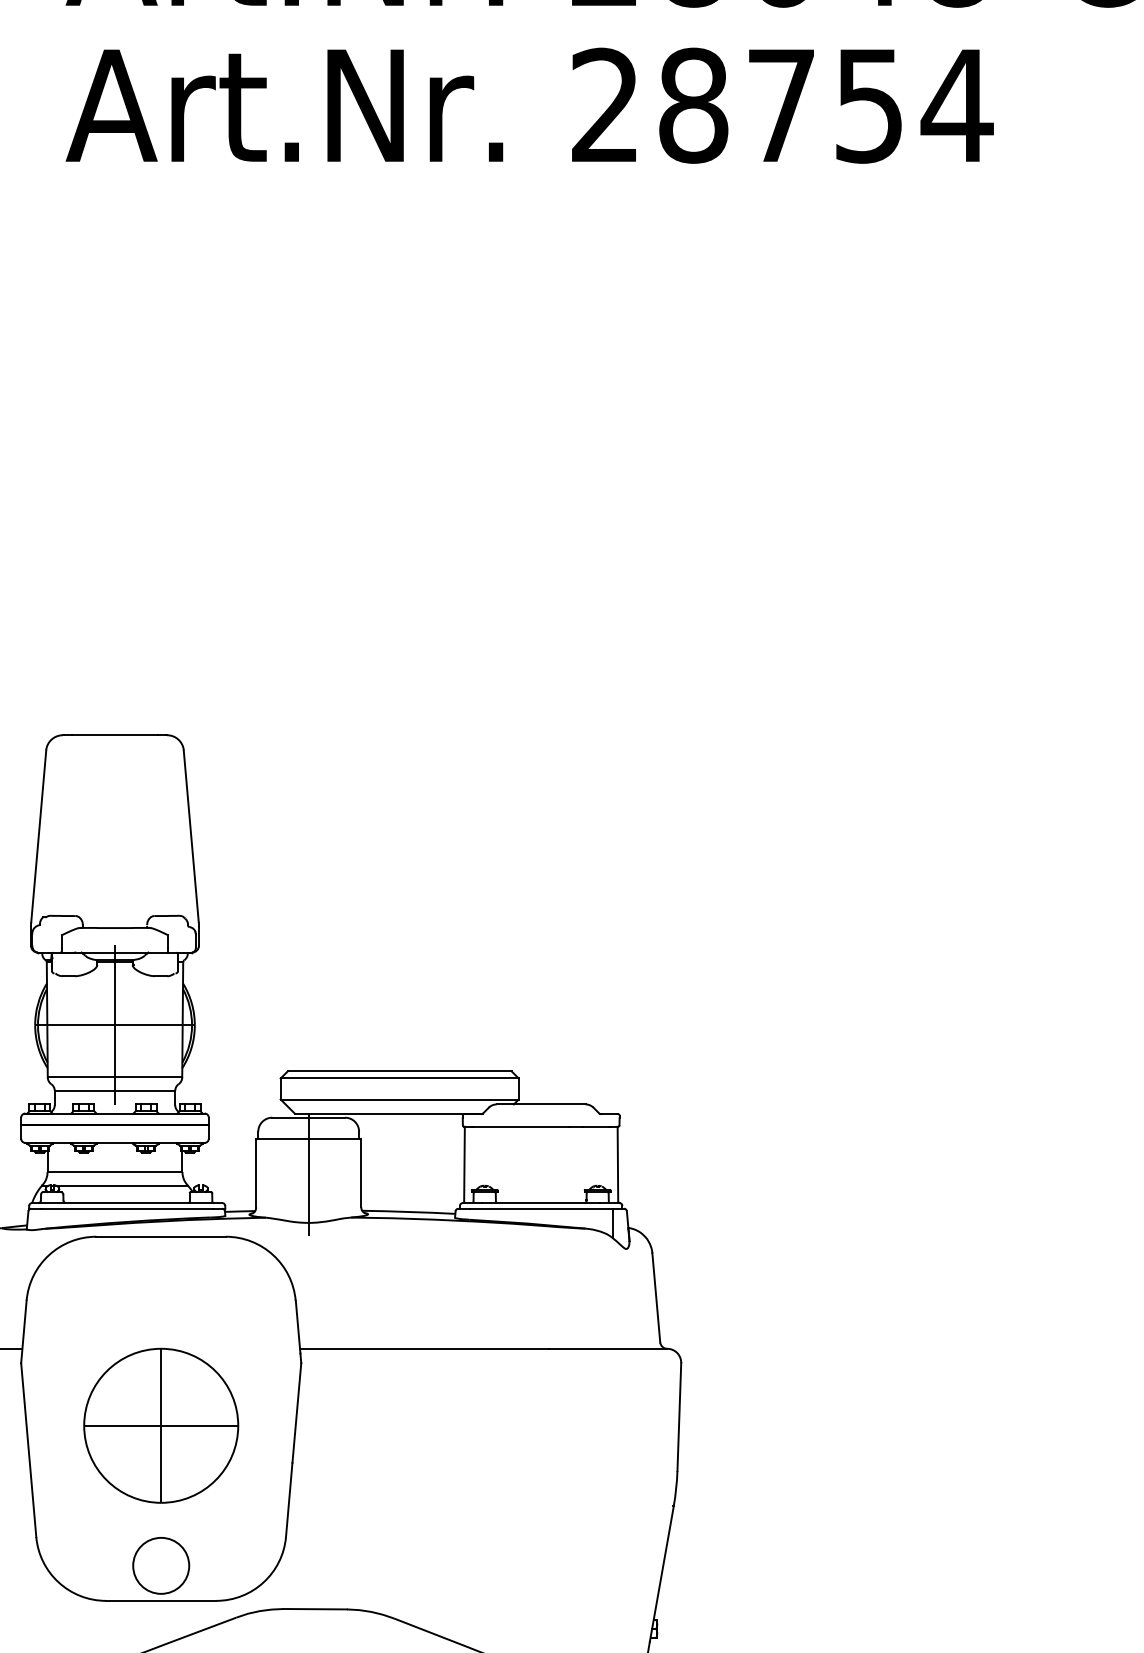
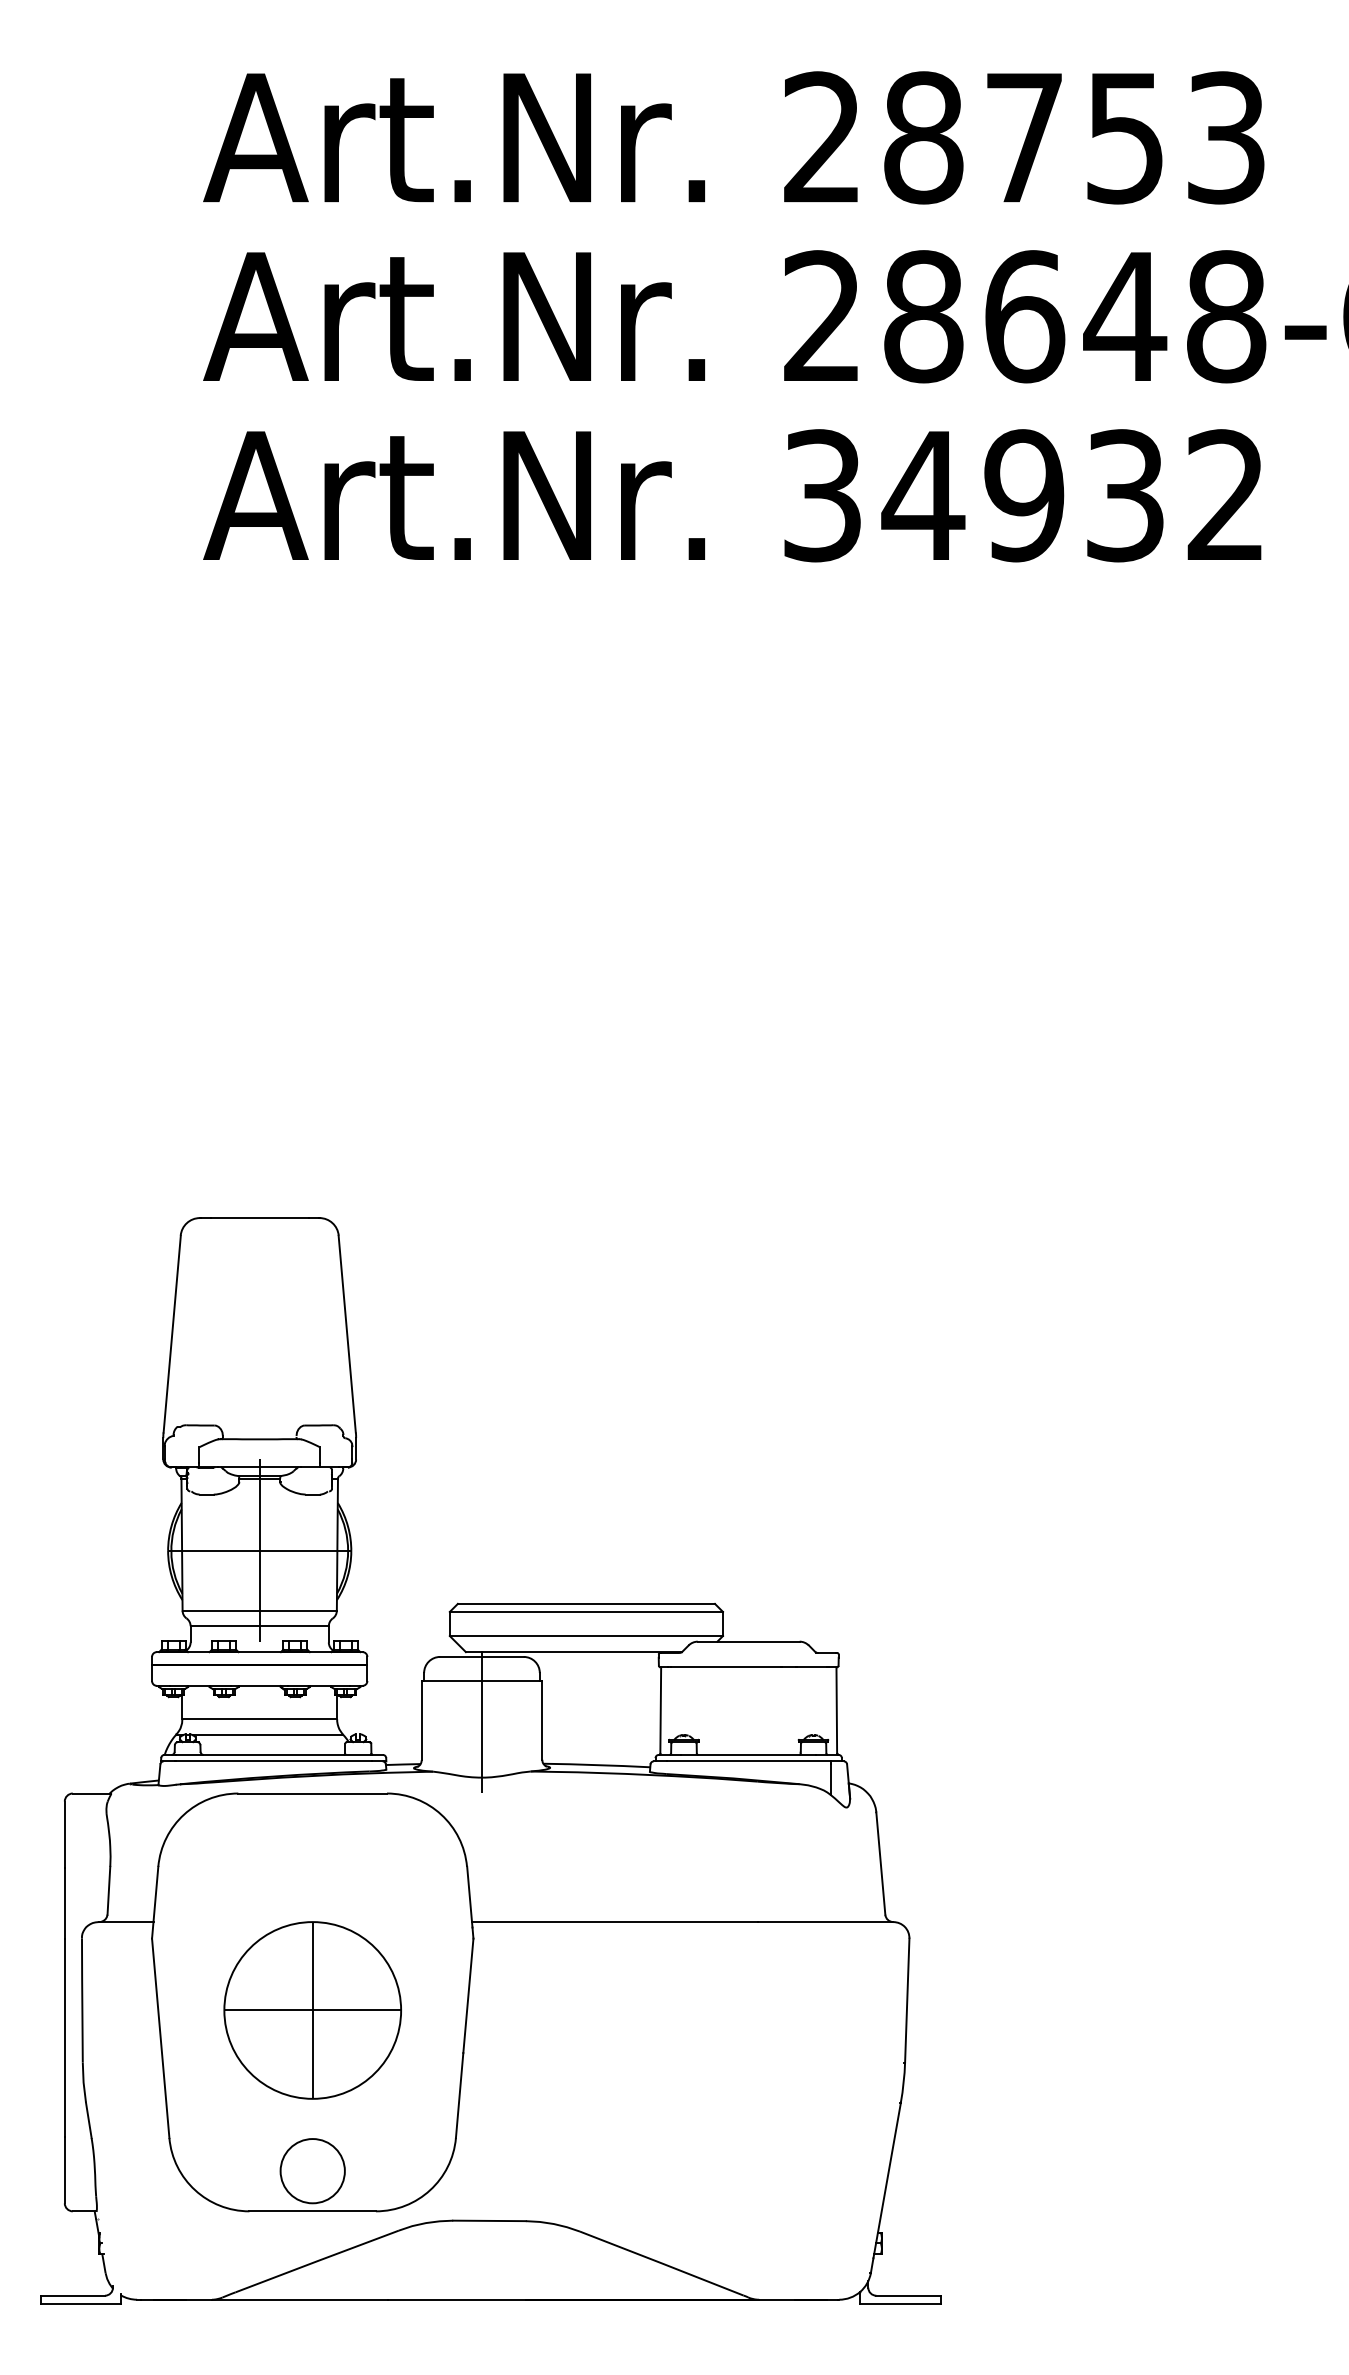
text: (783, 105) -> (1026, 495), 28754 -> 34932

